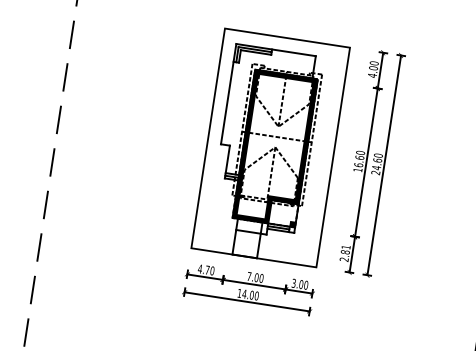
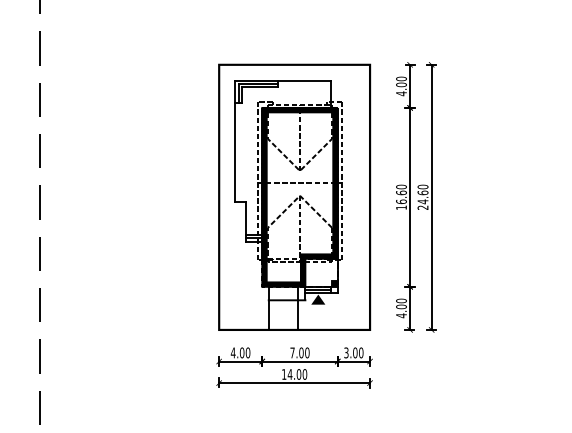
fill: (277, 235) -> (318, 299), added
text: (345, 253) -> (401, 308), 2.81 -> 4.00
text: (207, 269) -> (241, 352), 4.70 -> 4.00

